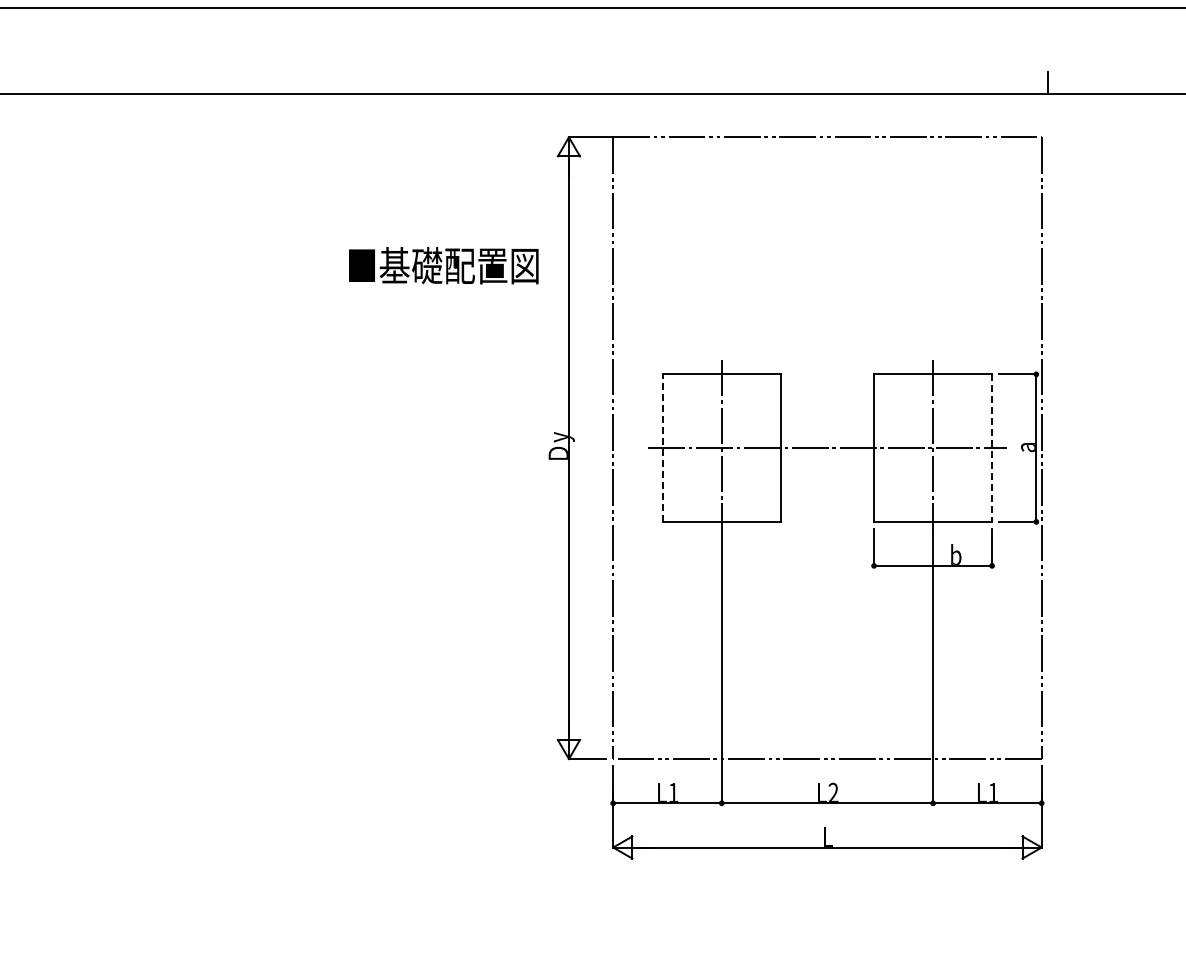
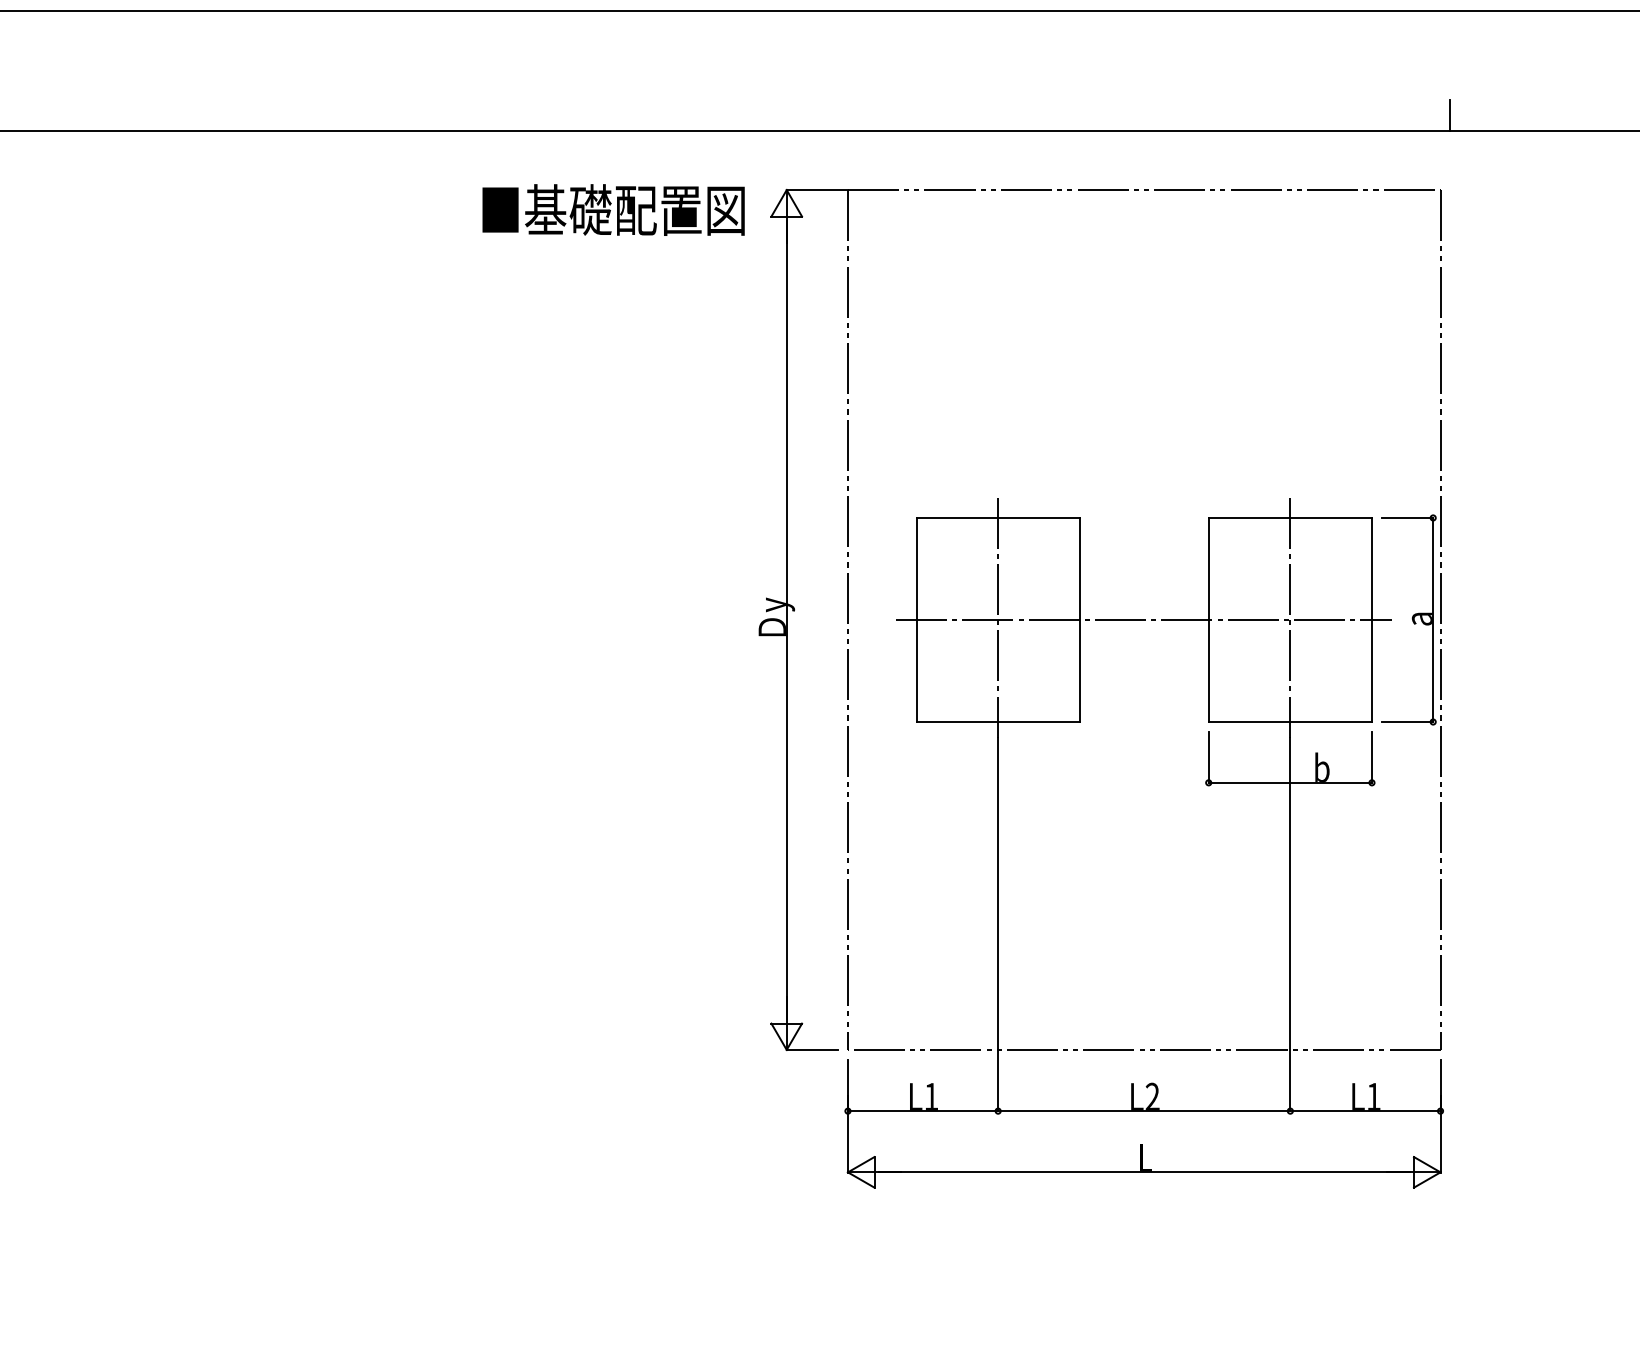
text: (443, 265) -> (613, 209), moved
line: (662, 448) -> (916, 620), dashed -> solid
line: (992, 448) -> (1372, 620), dashed -> solid

